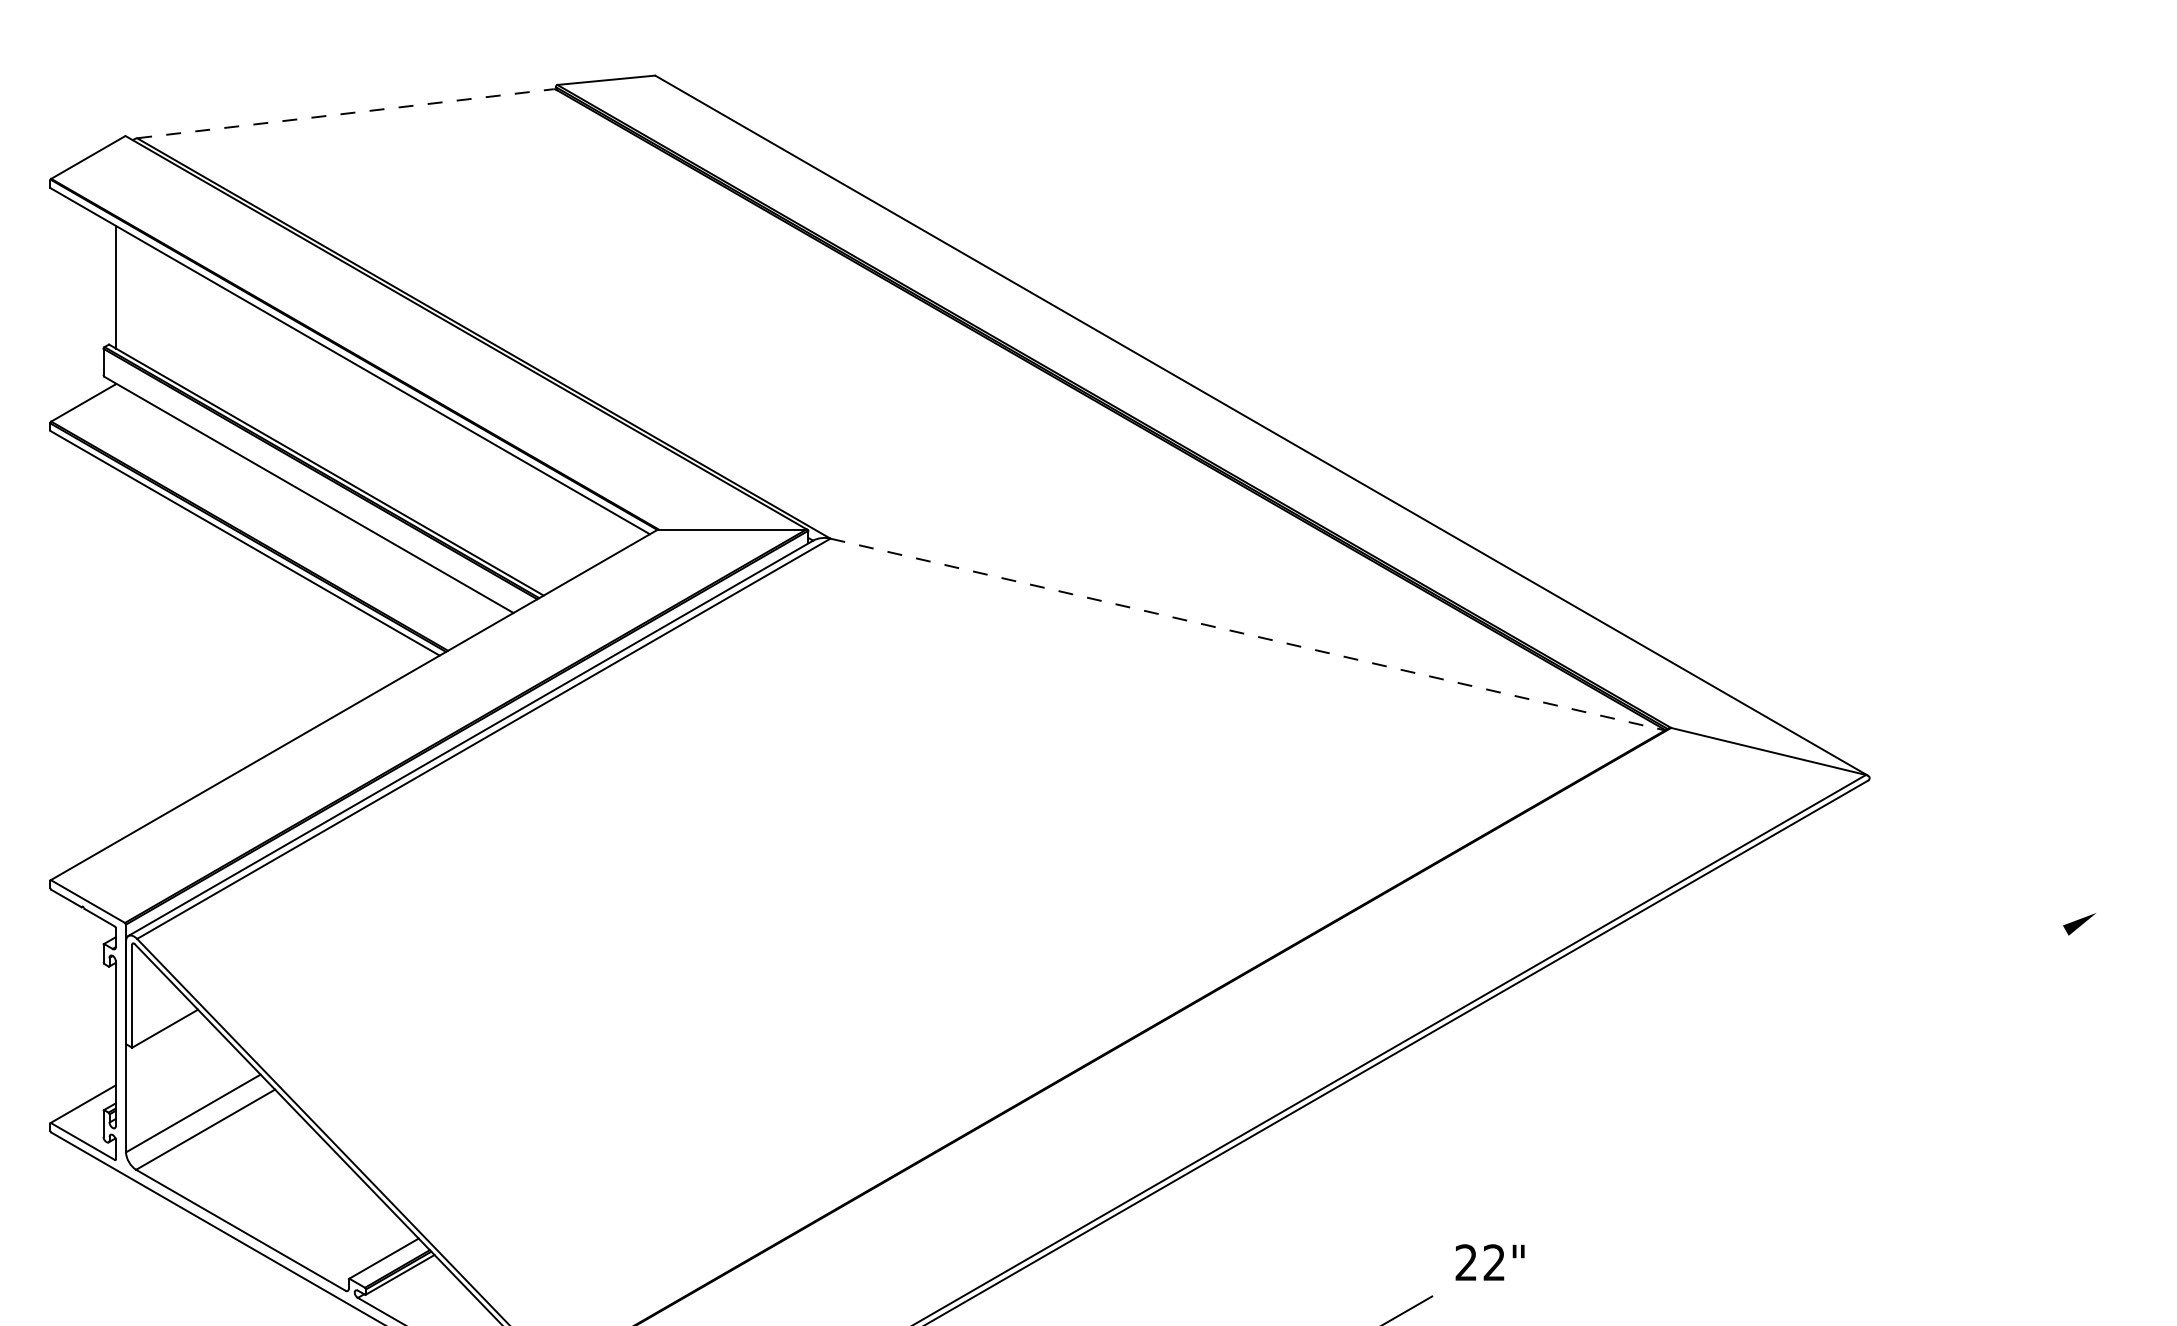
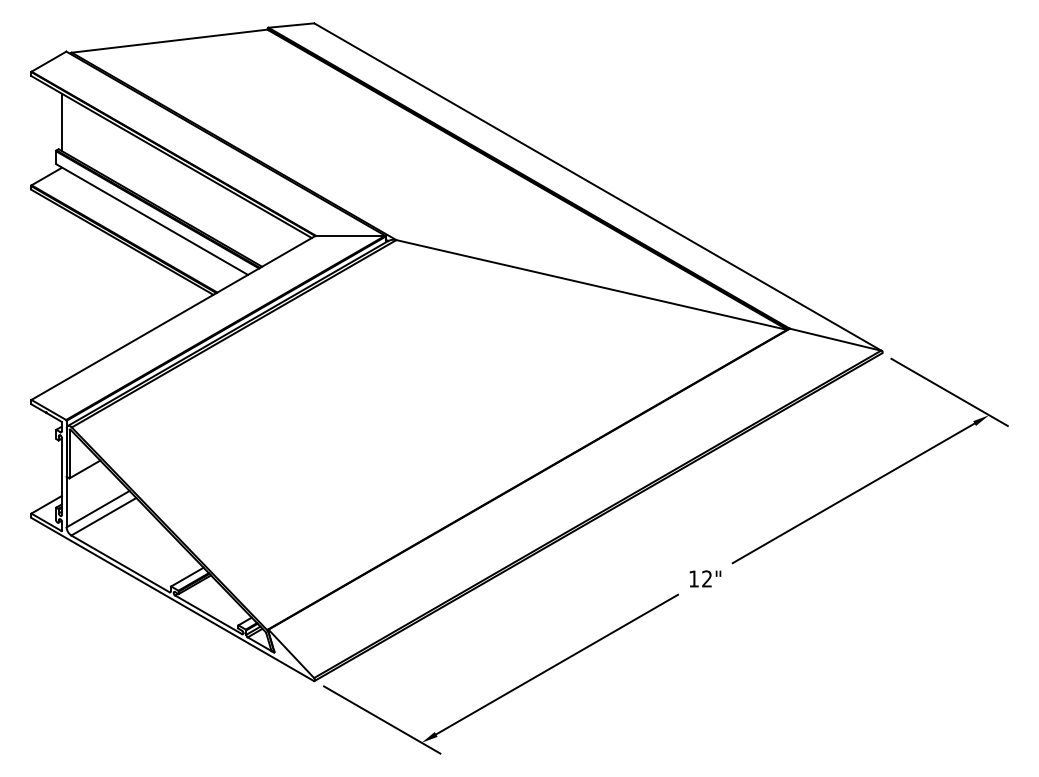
line: (345, 114) -> (169, 41), dashed -> solid
line: (1247, 635) -> (591, 285), dashed -> solid
line: (2012, 864) -> (949, 392), added
line: (1807, 1080) -> (853, 493), added
text: (1465, 1261) -> (693, 578), 22" -> 12"

